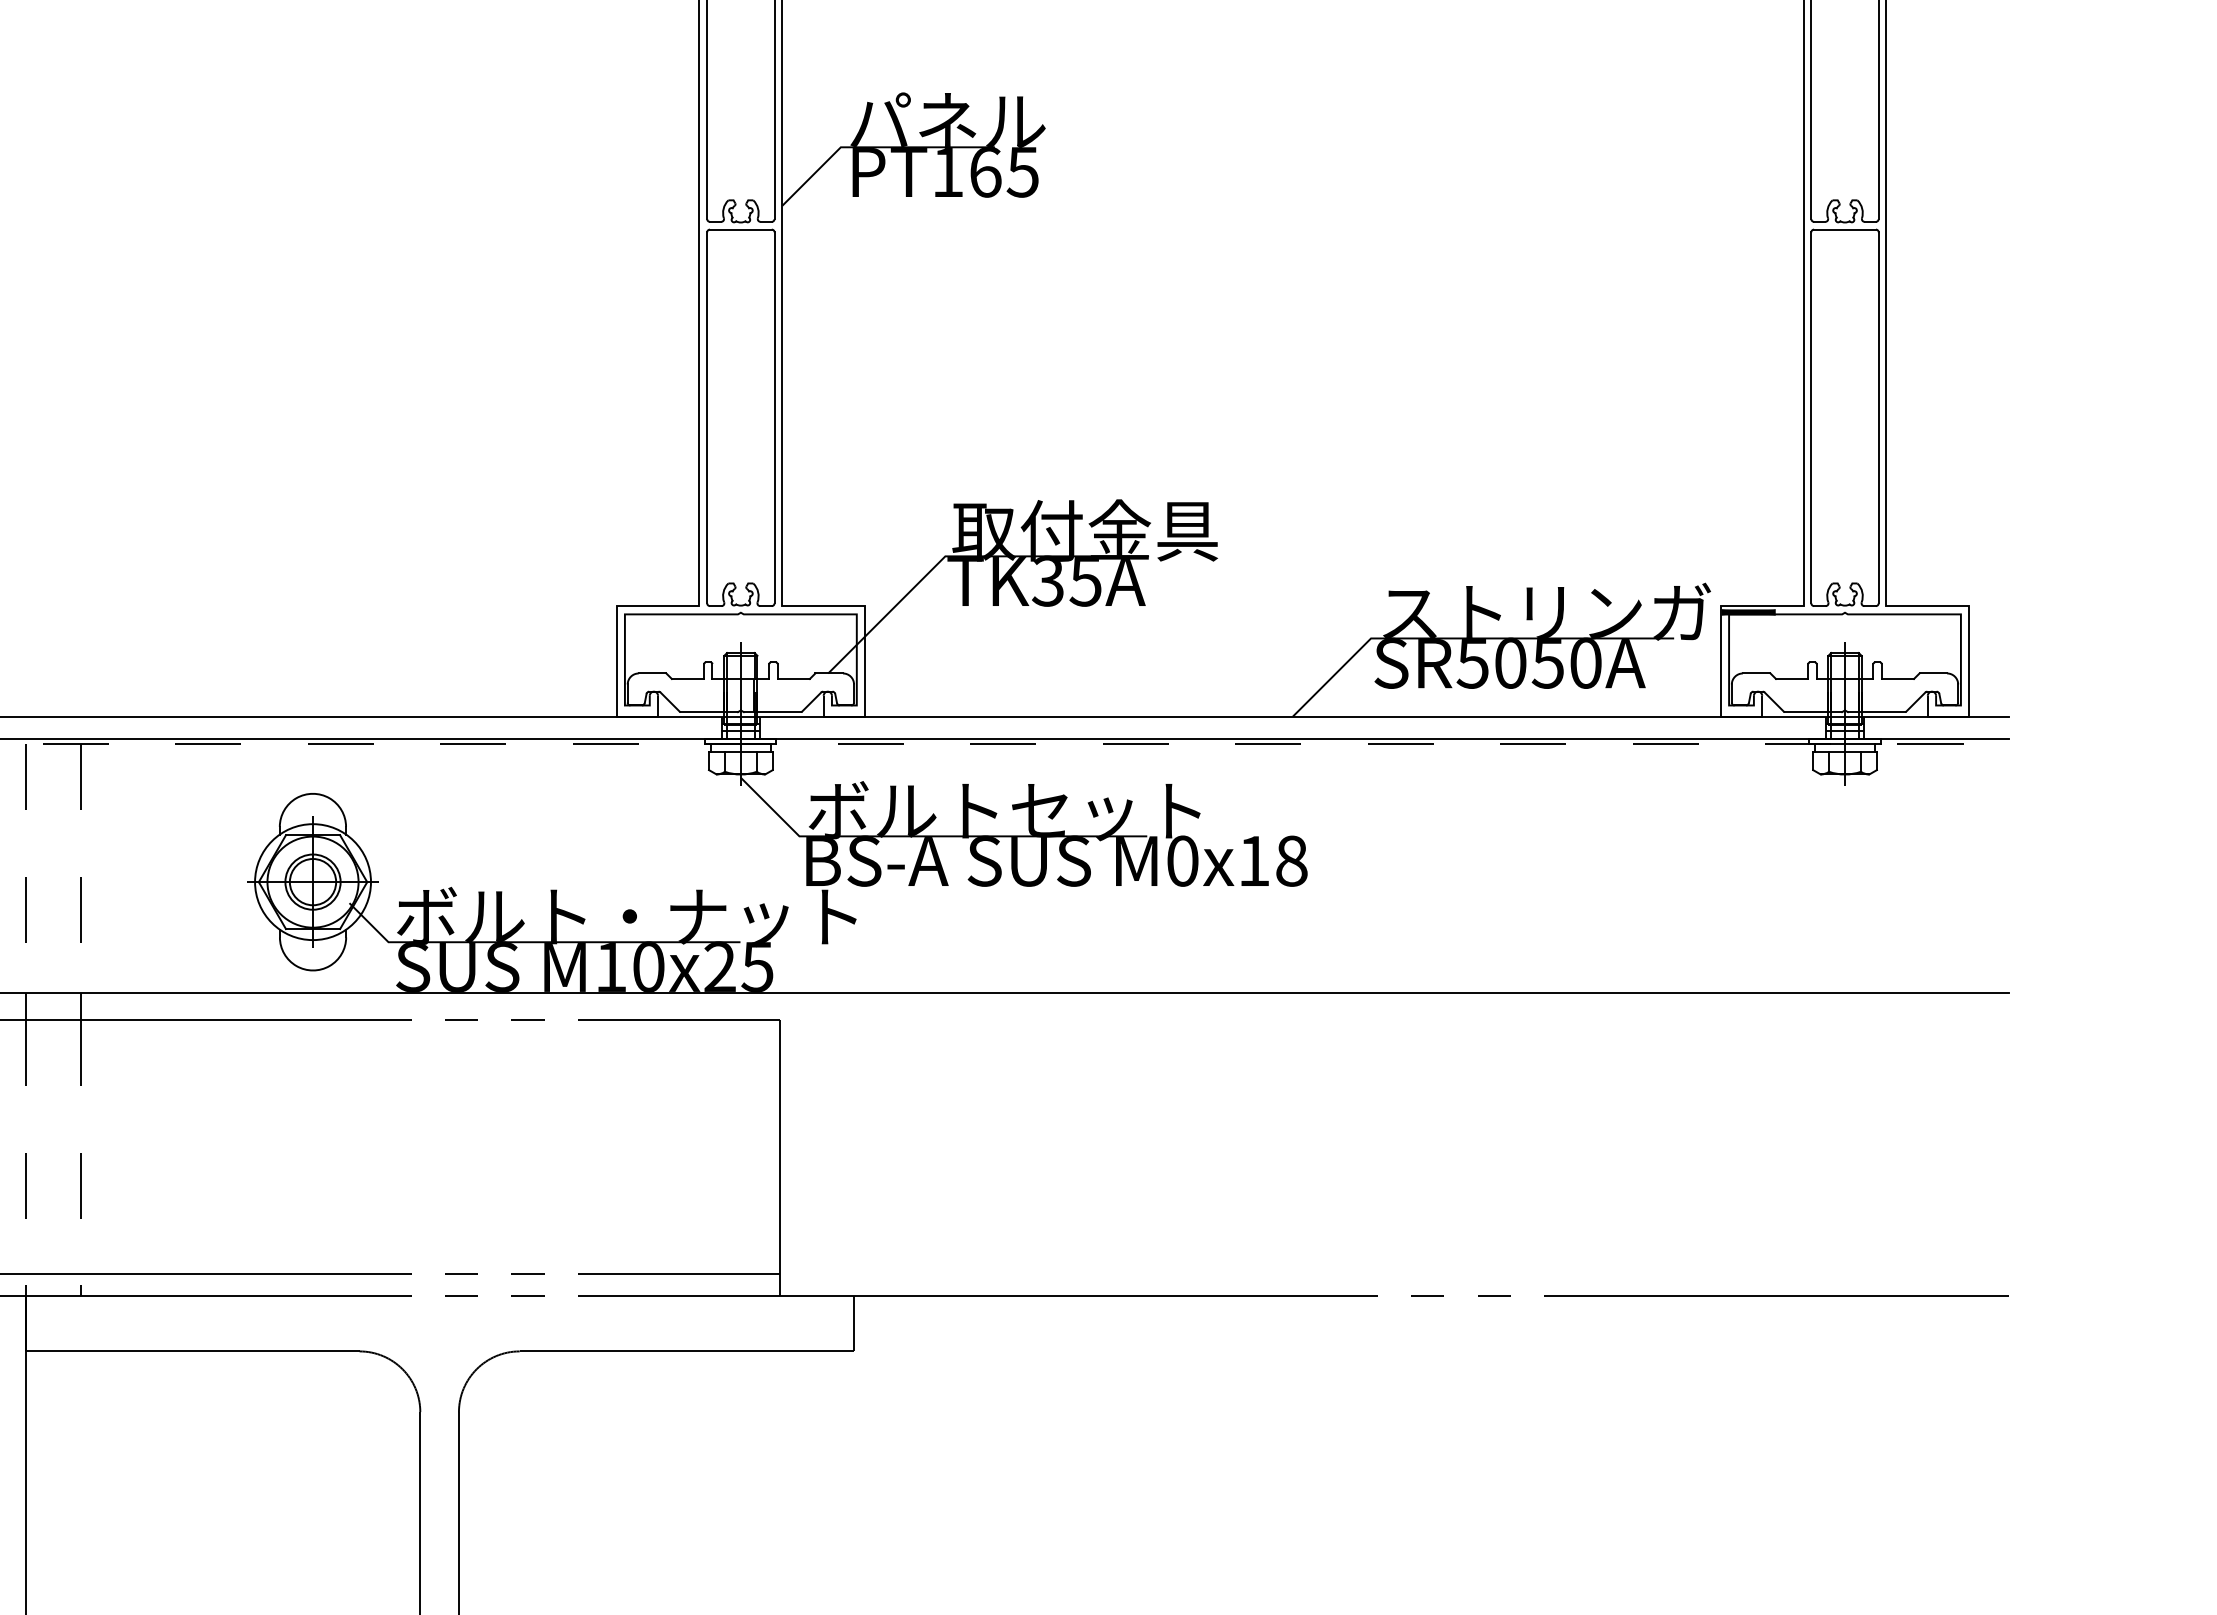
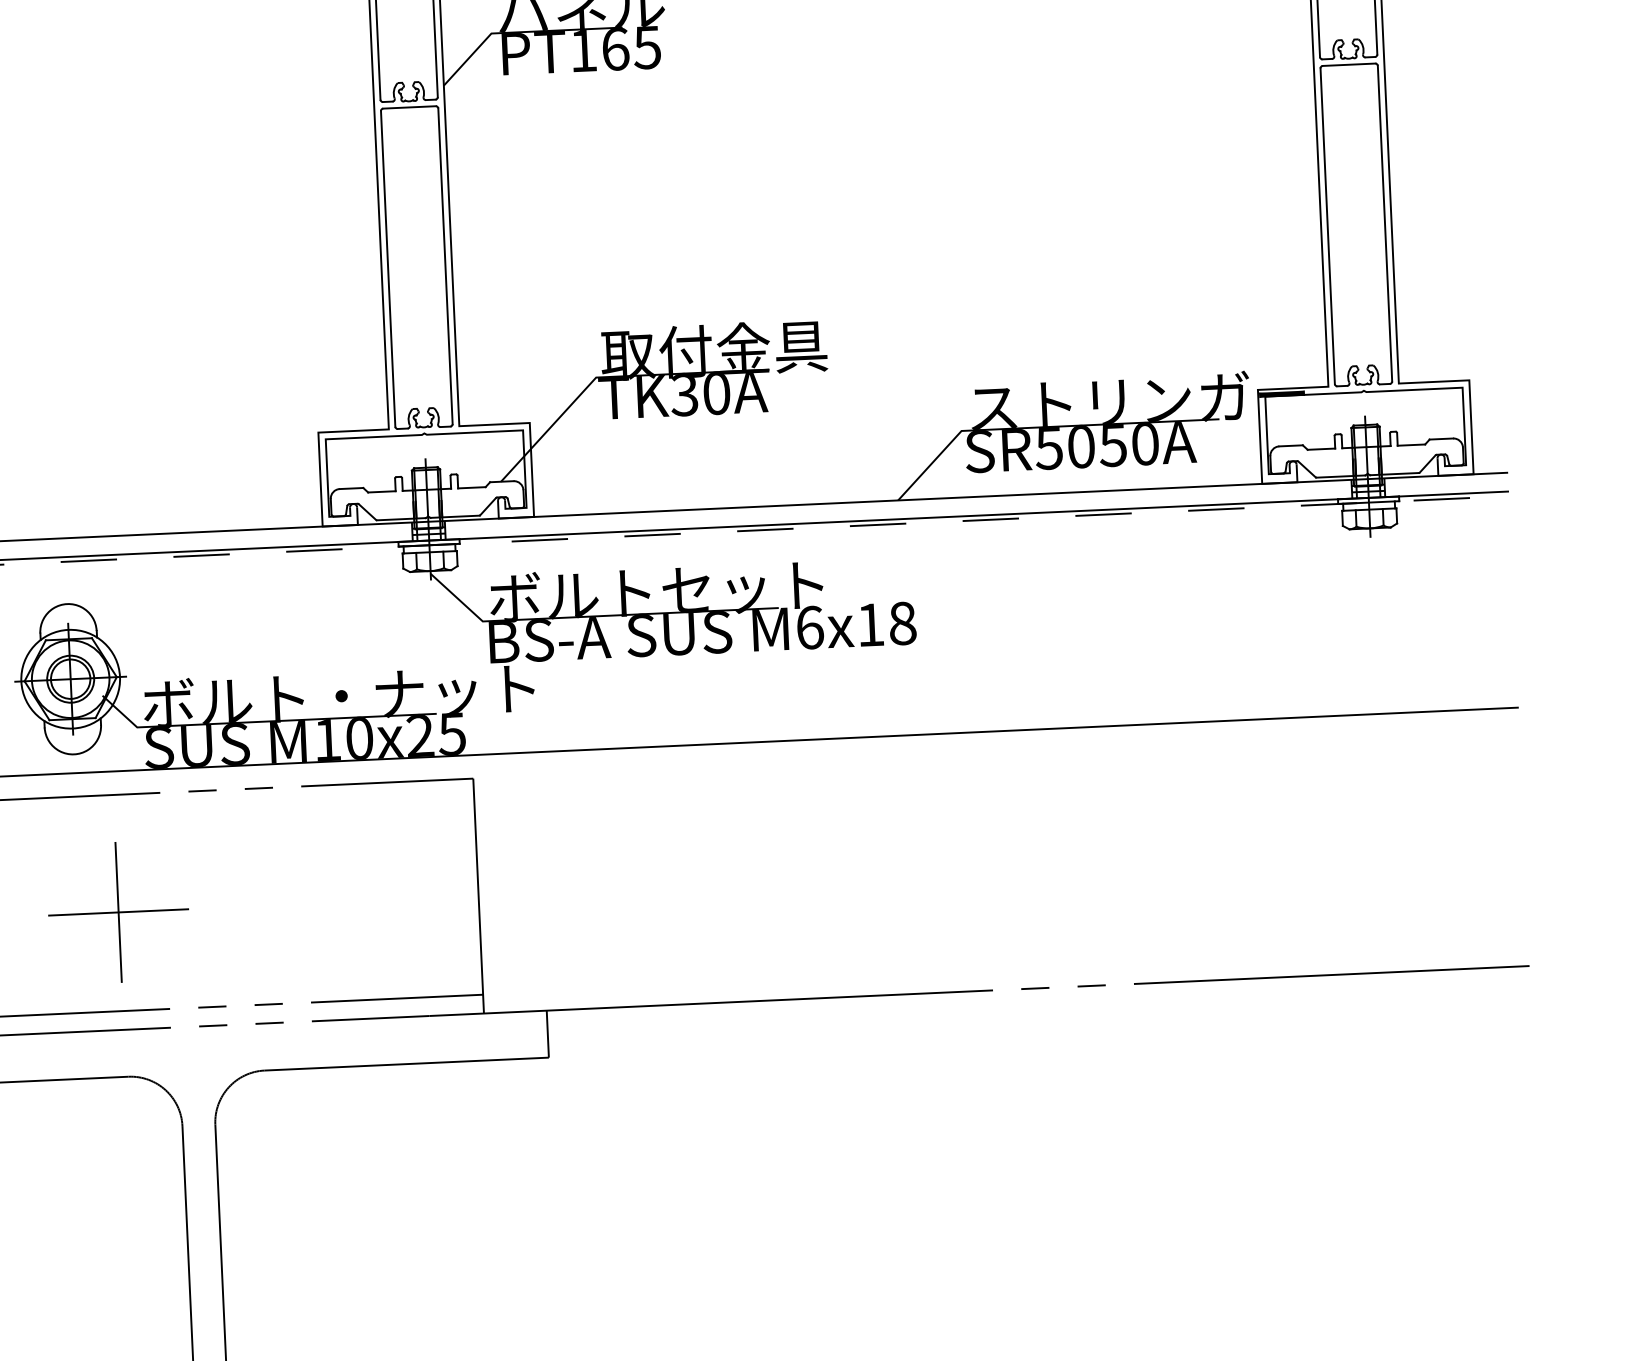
text: (1085, 580) -> (716, 392), TK35A -> TK30A
text: (1182, 860) -> (809, 627), M0x18 -> M6x18
part: (356, 1157) -> (118, 911), added

